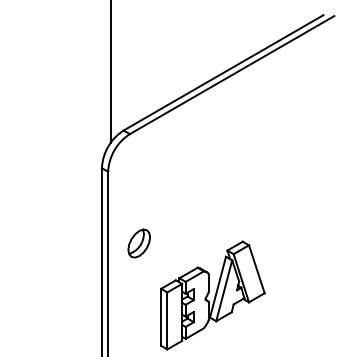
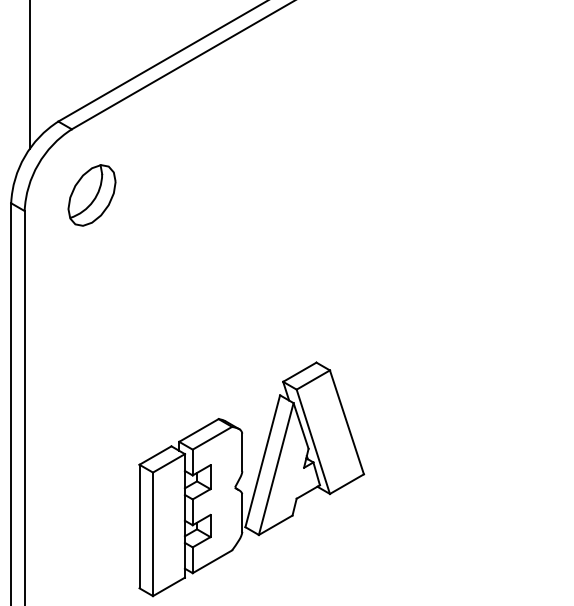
part: (138, 243) -> (90, 195), moved

